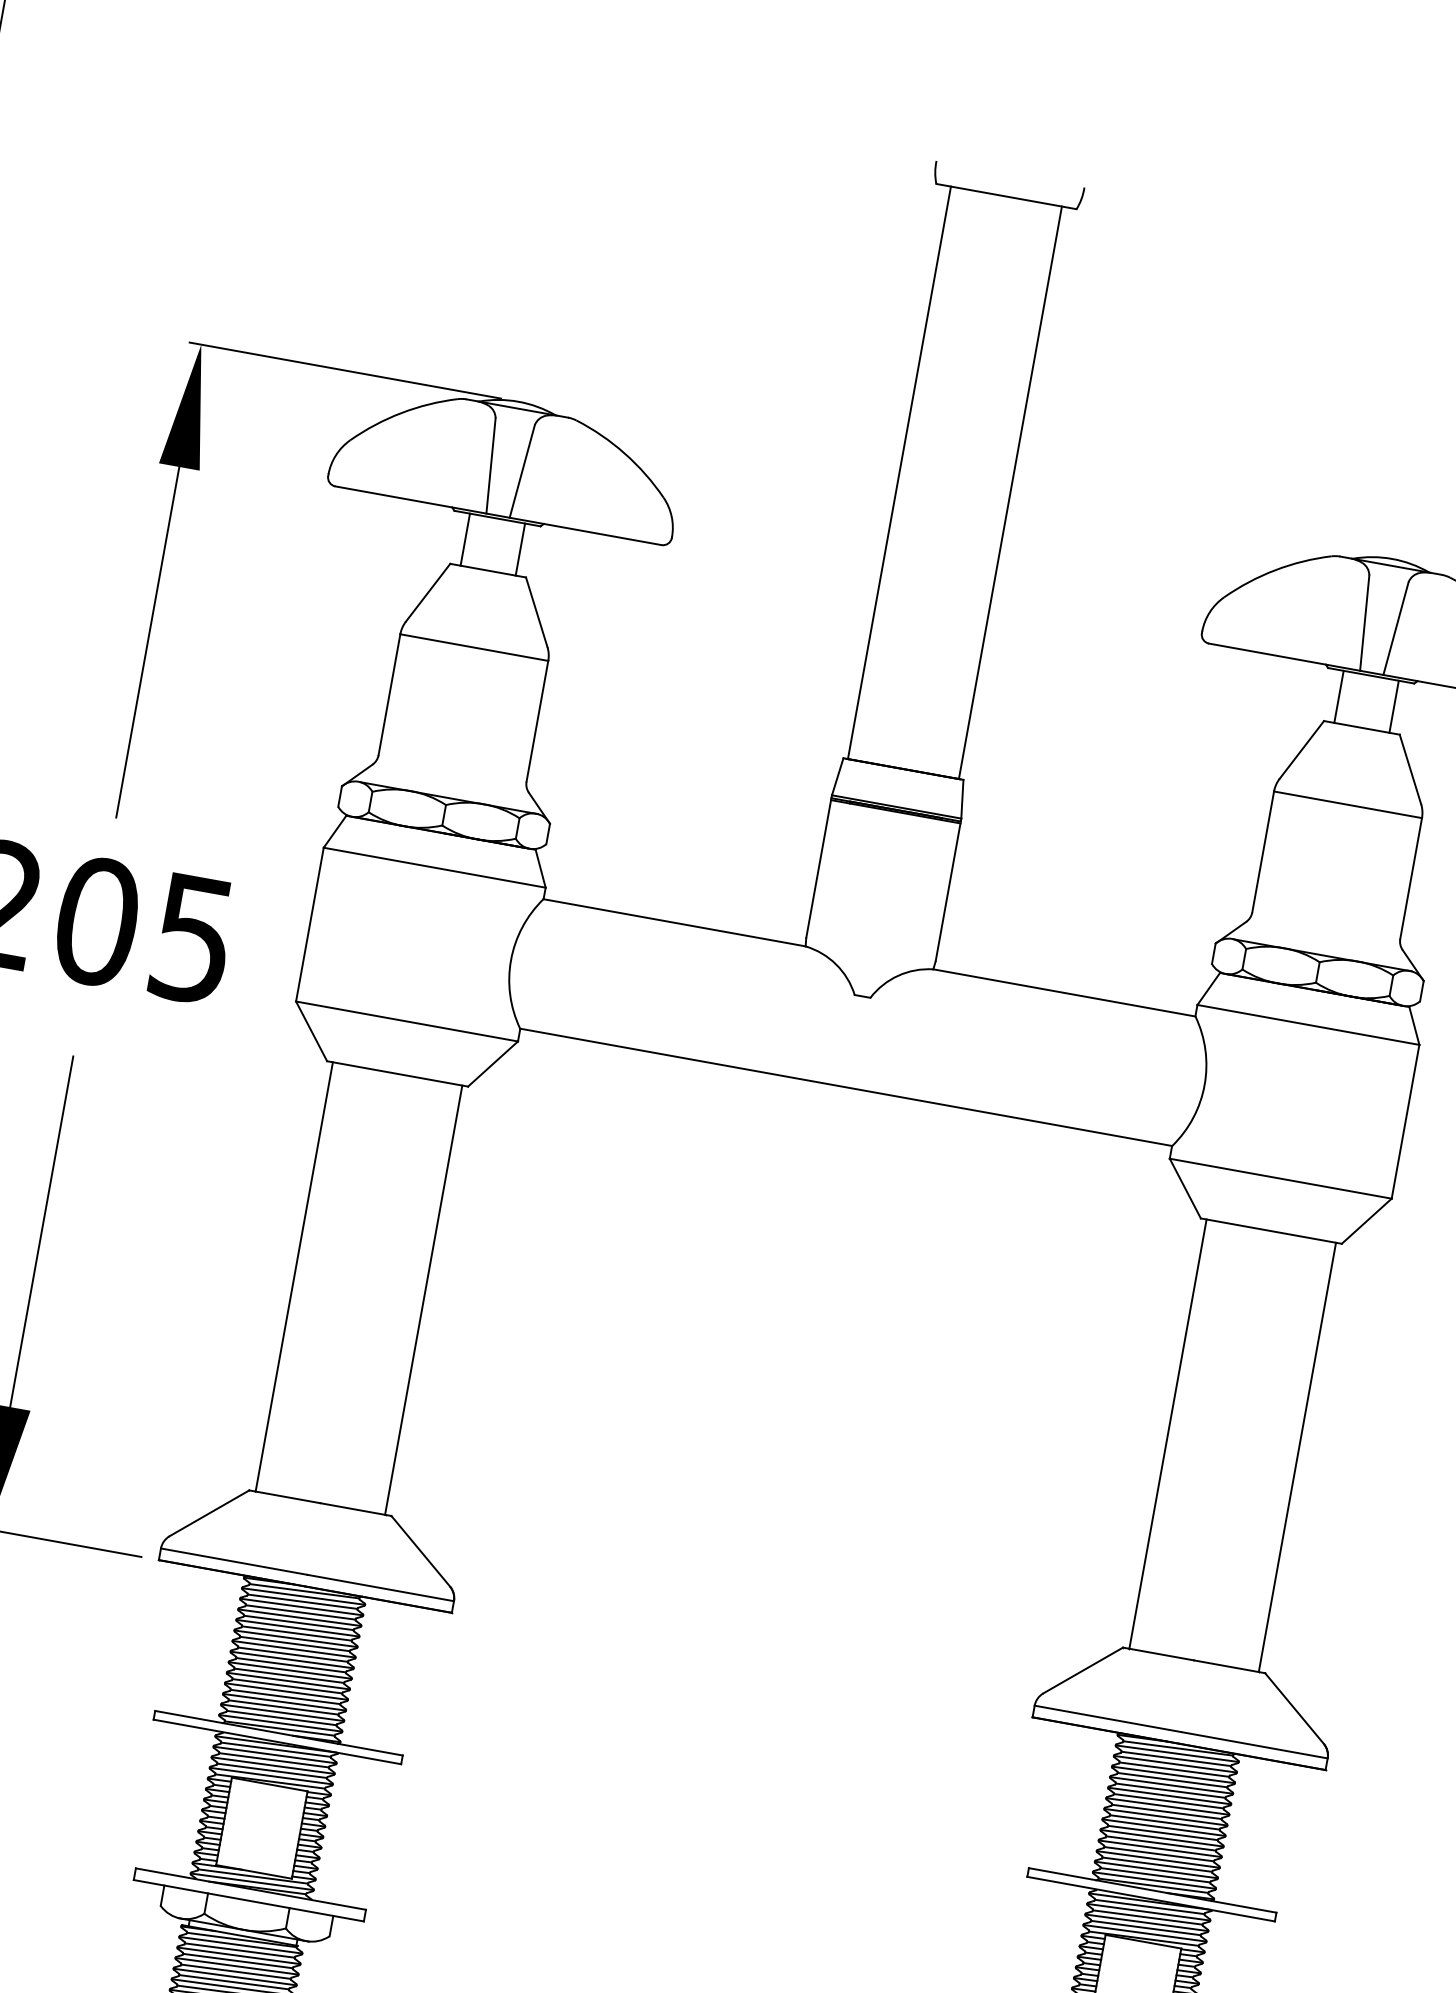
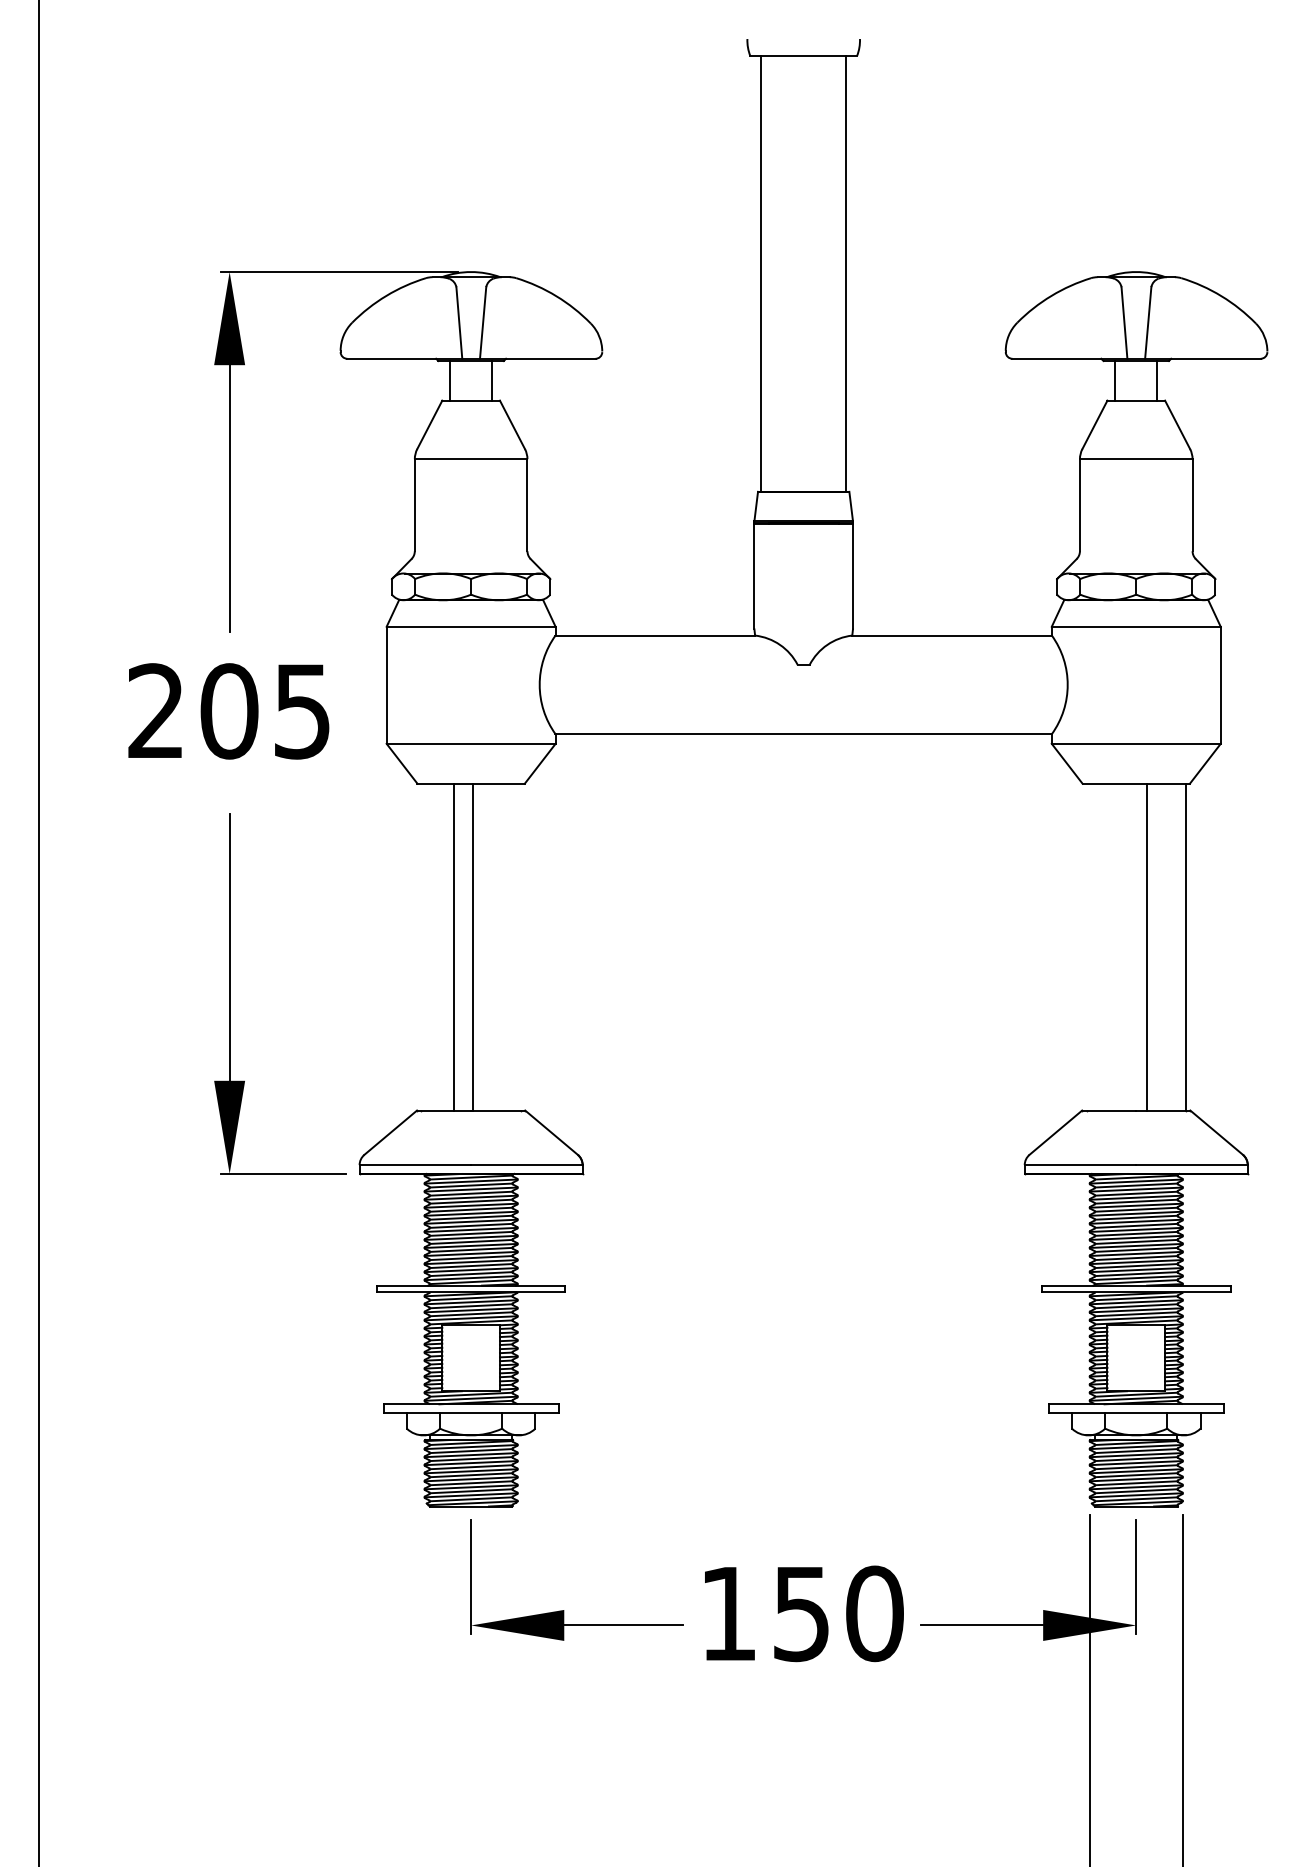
line: (293, 1275) -> (472, 946), moved
line: (423, 1299) -> (454, 946), moved
line: (1168, 1433) -> (1147, 946), moved

